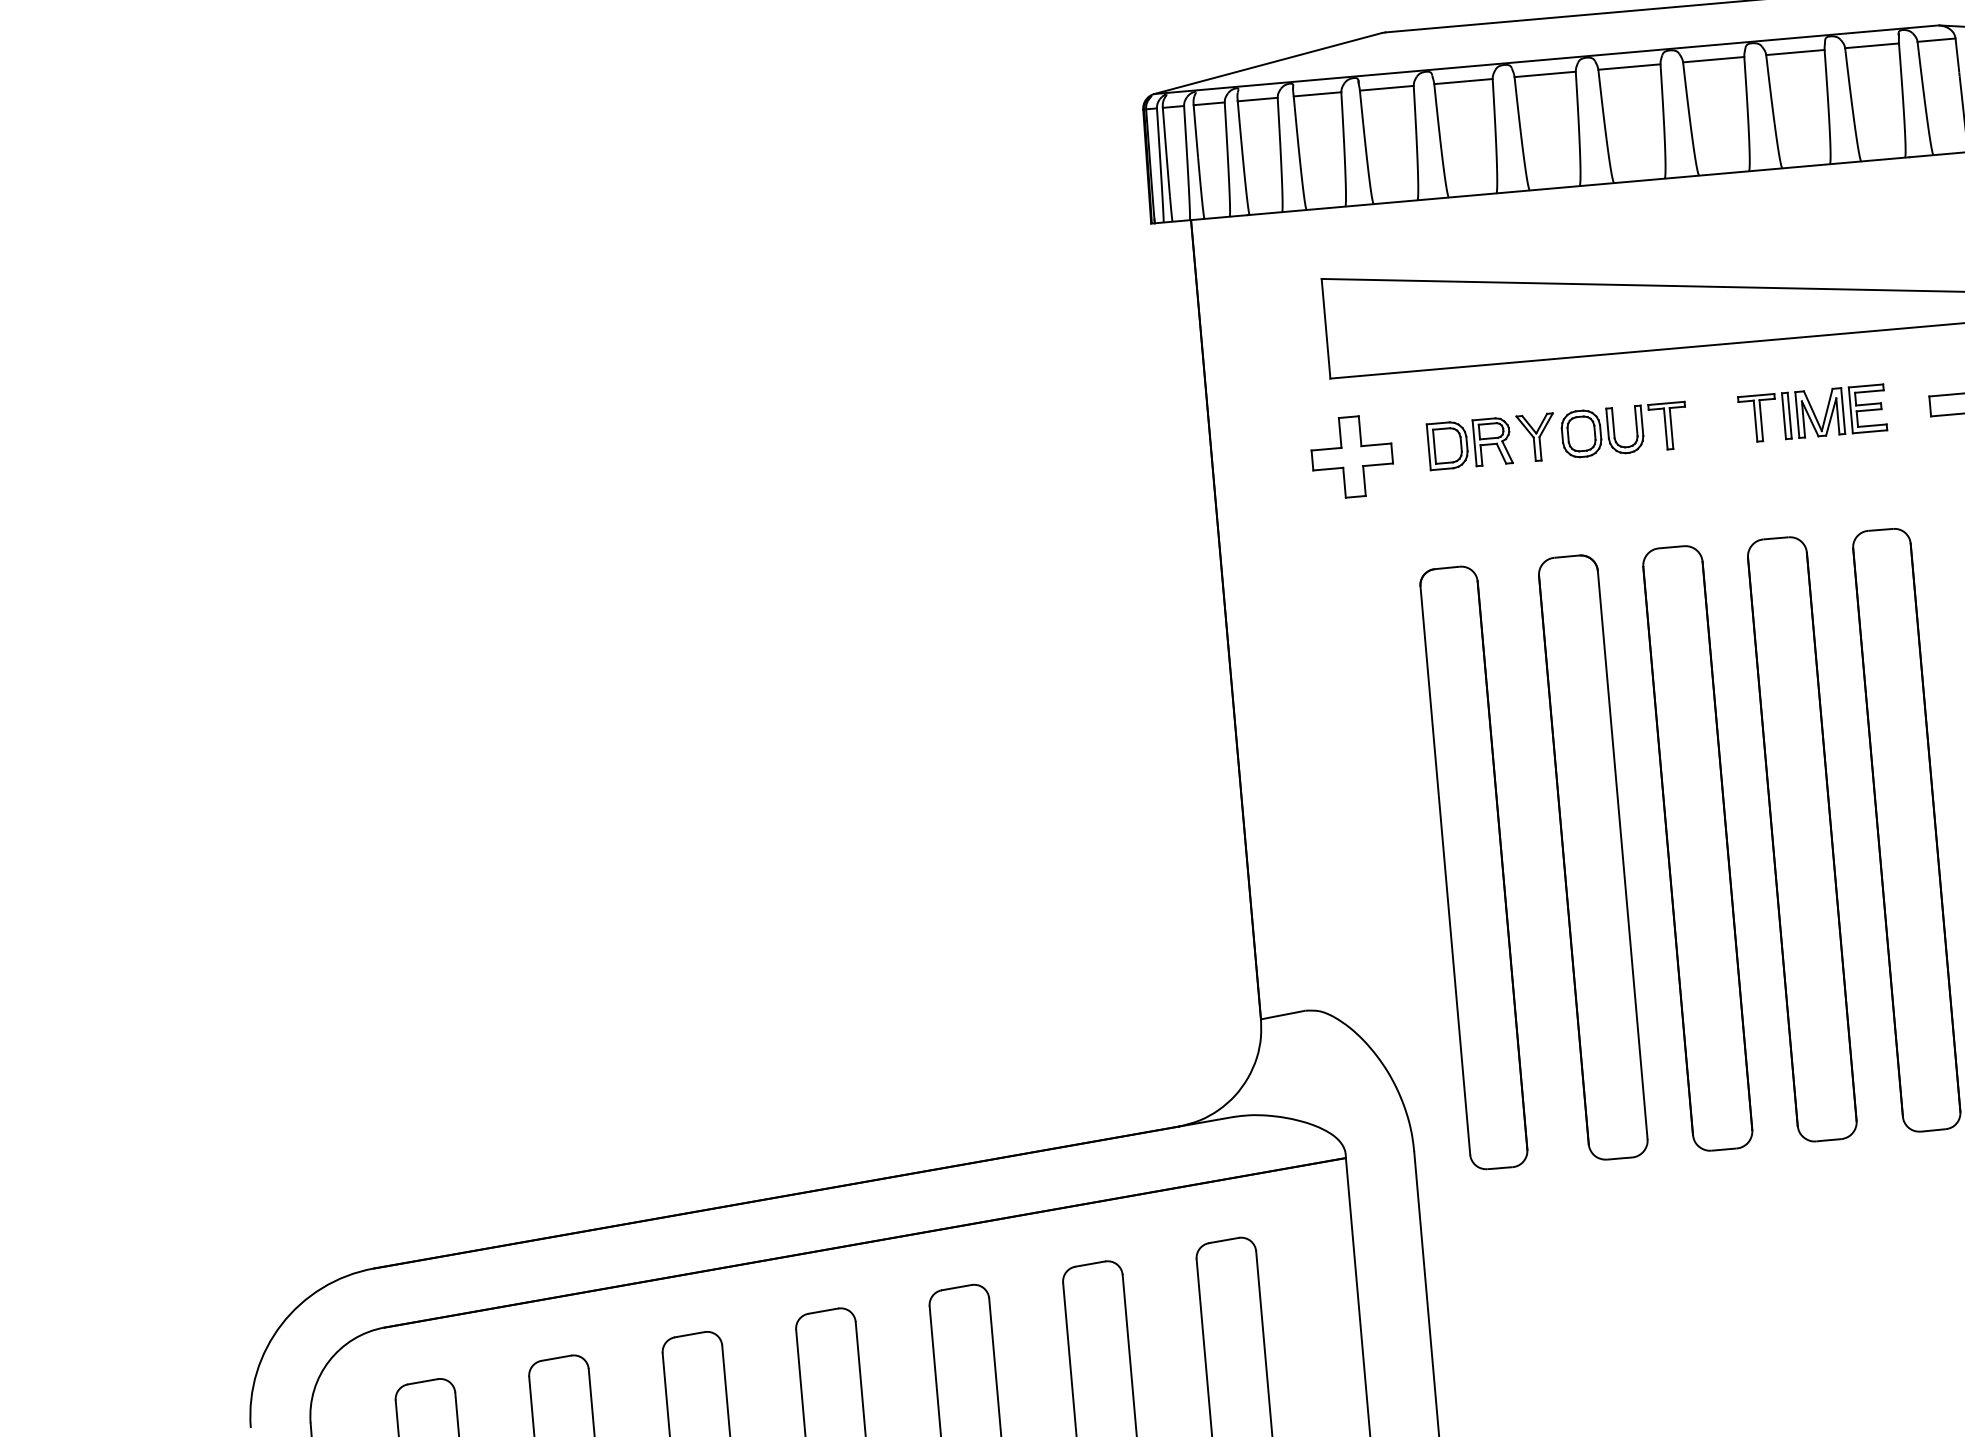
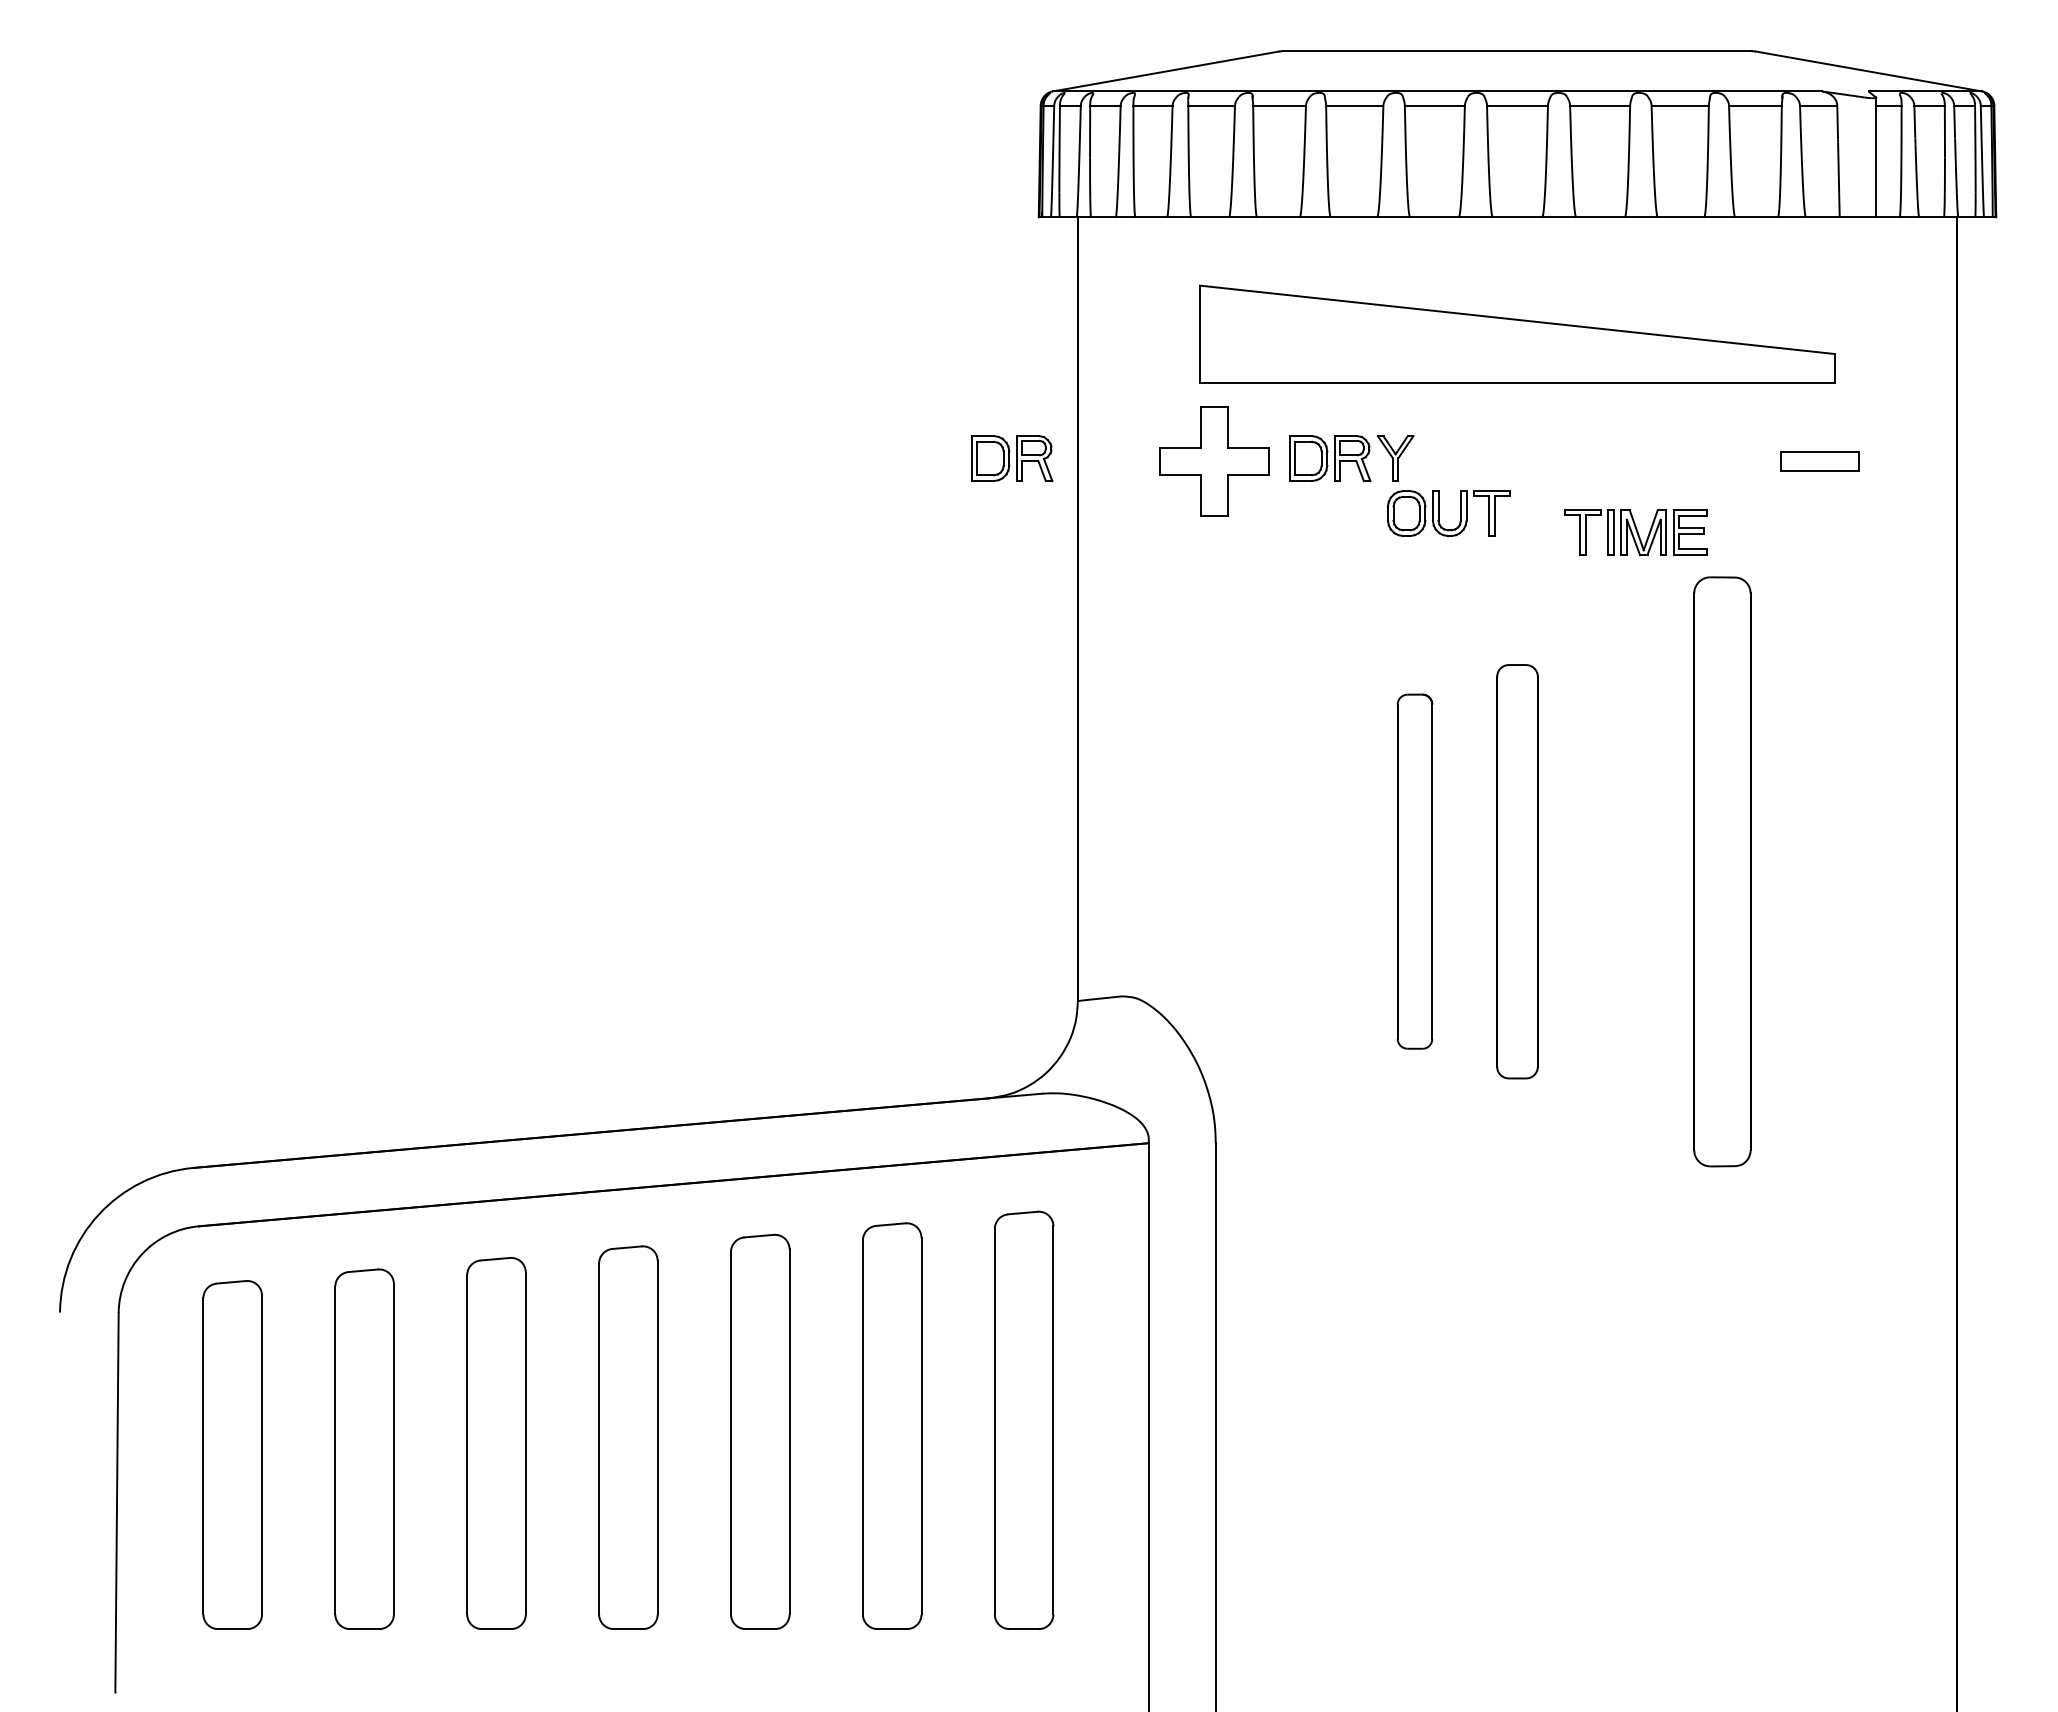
part: (1811, 413) -> (1635, 532), moved
part: (1615, 430) -> (1439, 513), moved
part: (1352, 456) -> (1214, 461), size x1.4
part: (1145, 471) -> (1012, 458), added
part: (1801, 838) -> (1619, 871), removed
part: (1697, 848) -> (1517, 871), size x0.7
part: (1592, 857) -> (1414, 871), size x0.6
part: (1473, 867) -> (1297, 871), removed

